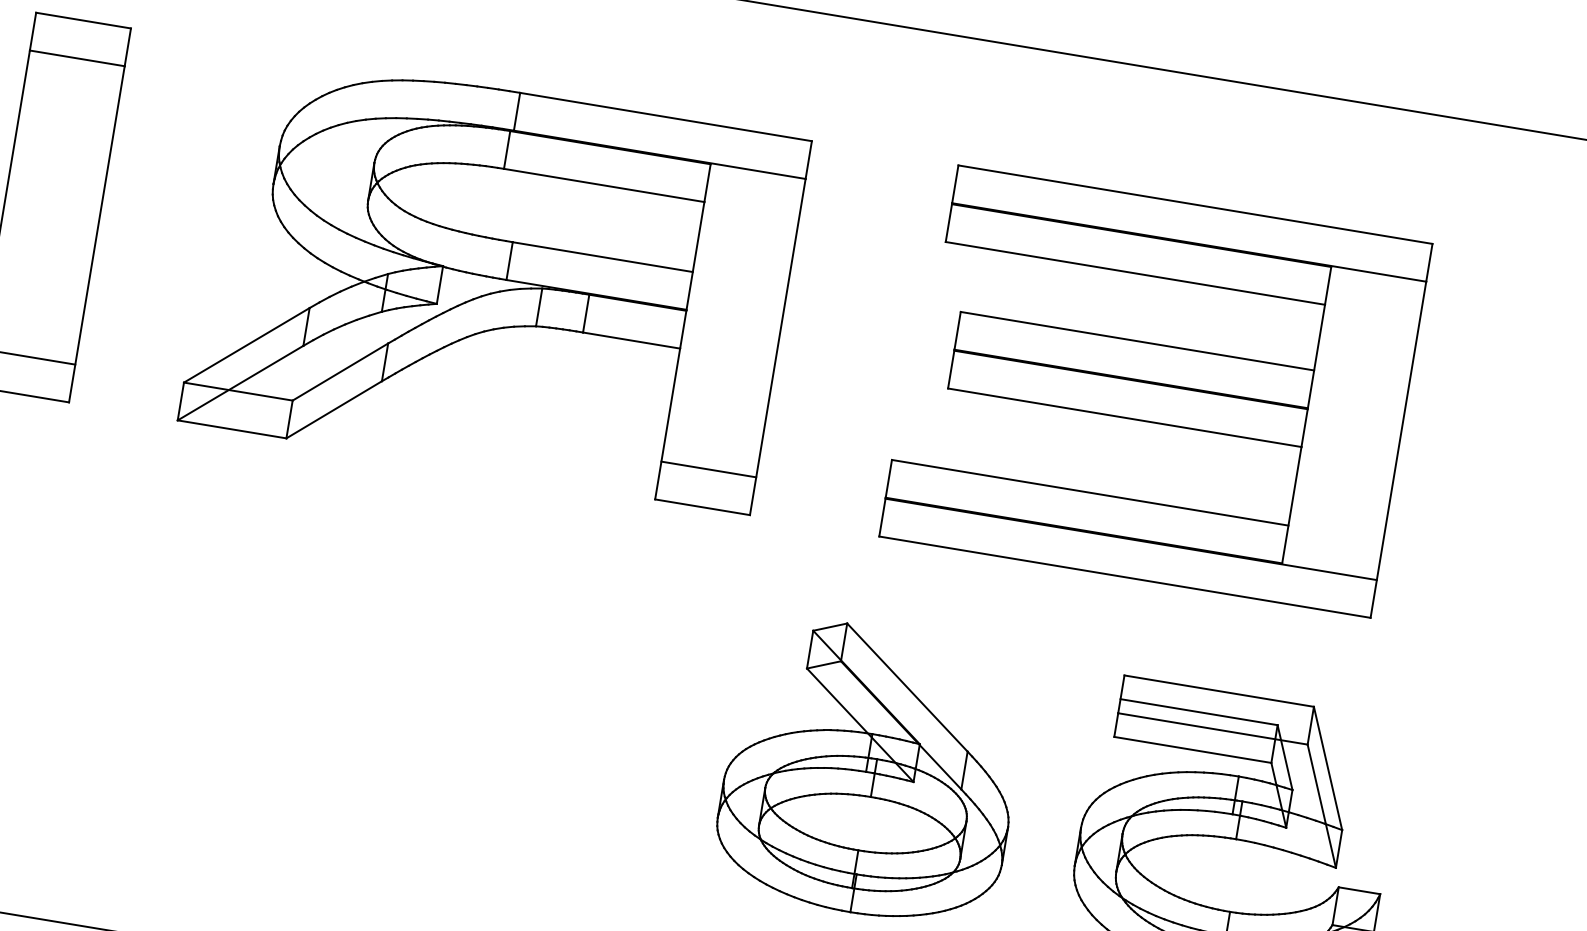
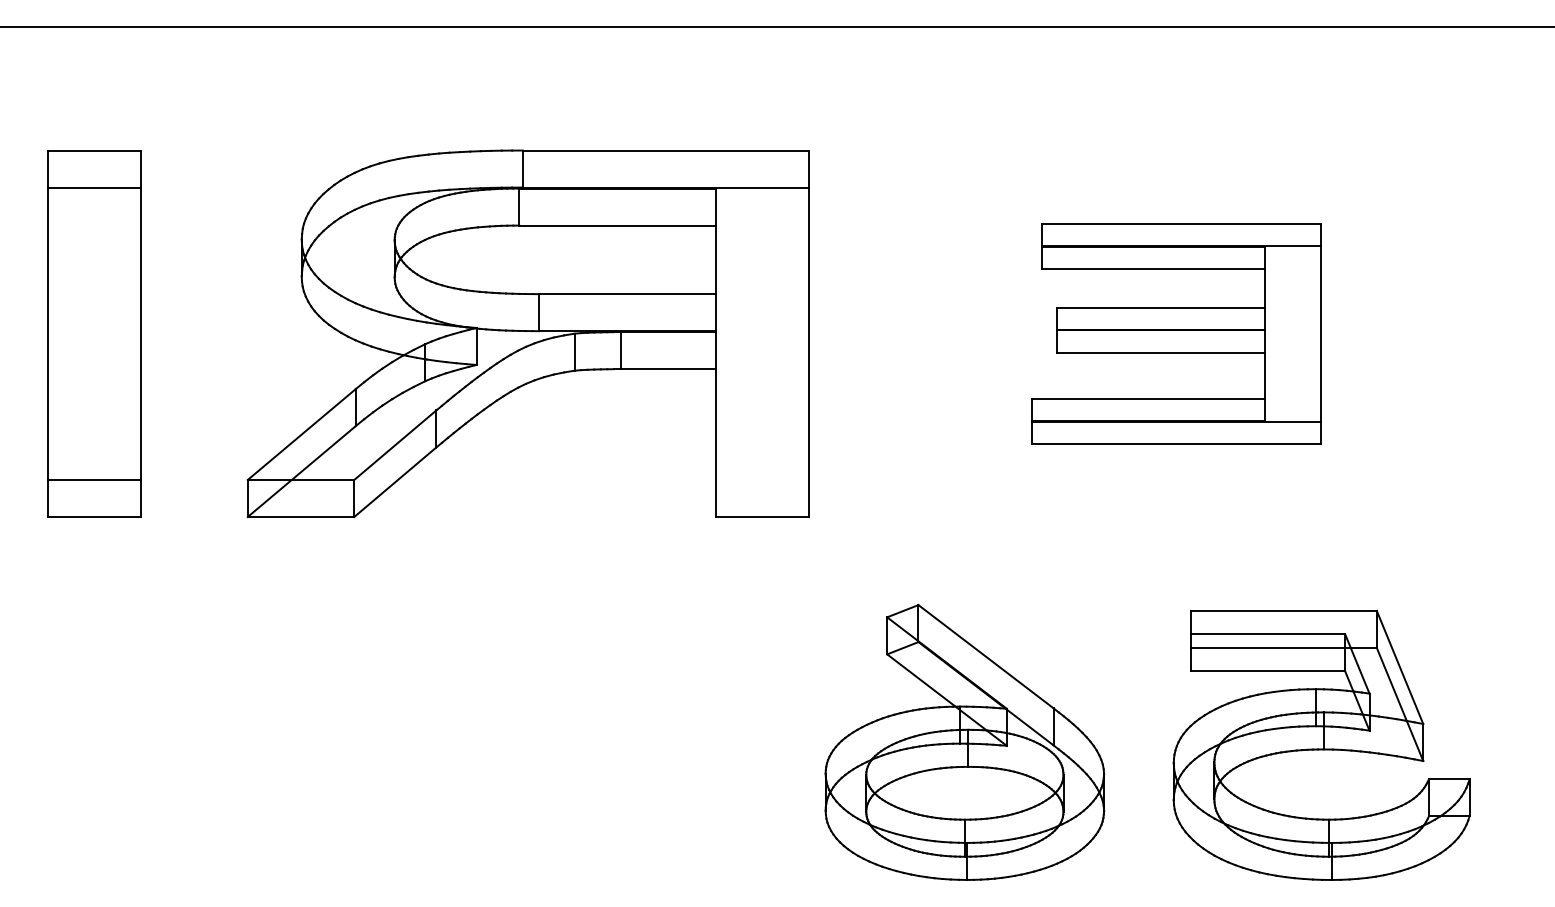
part: (1155, 389) -> (1175, 333), size x0.6
line: (708, 469) -> (761, 480), removed

